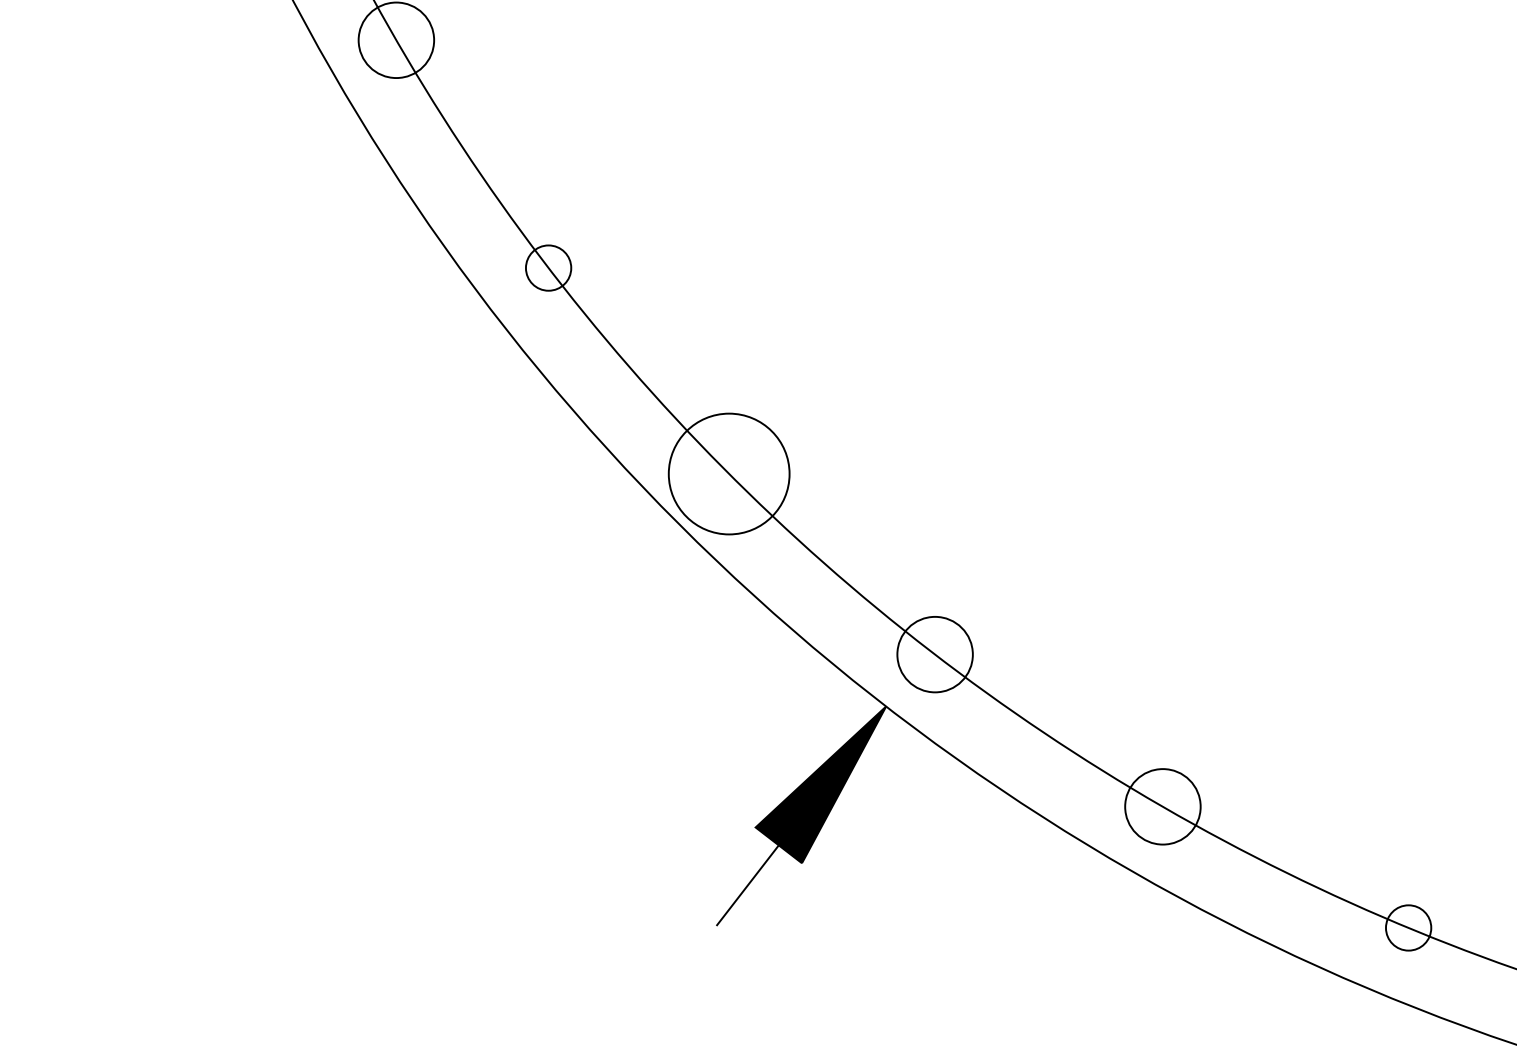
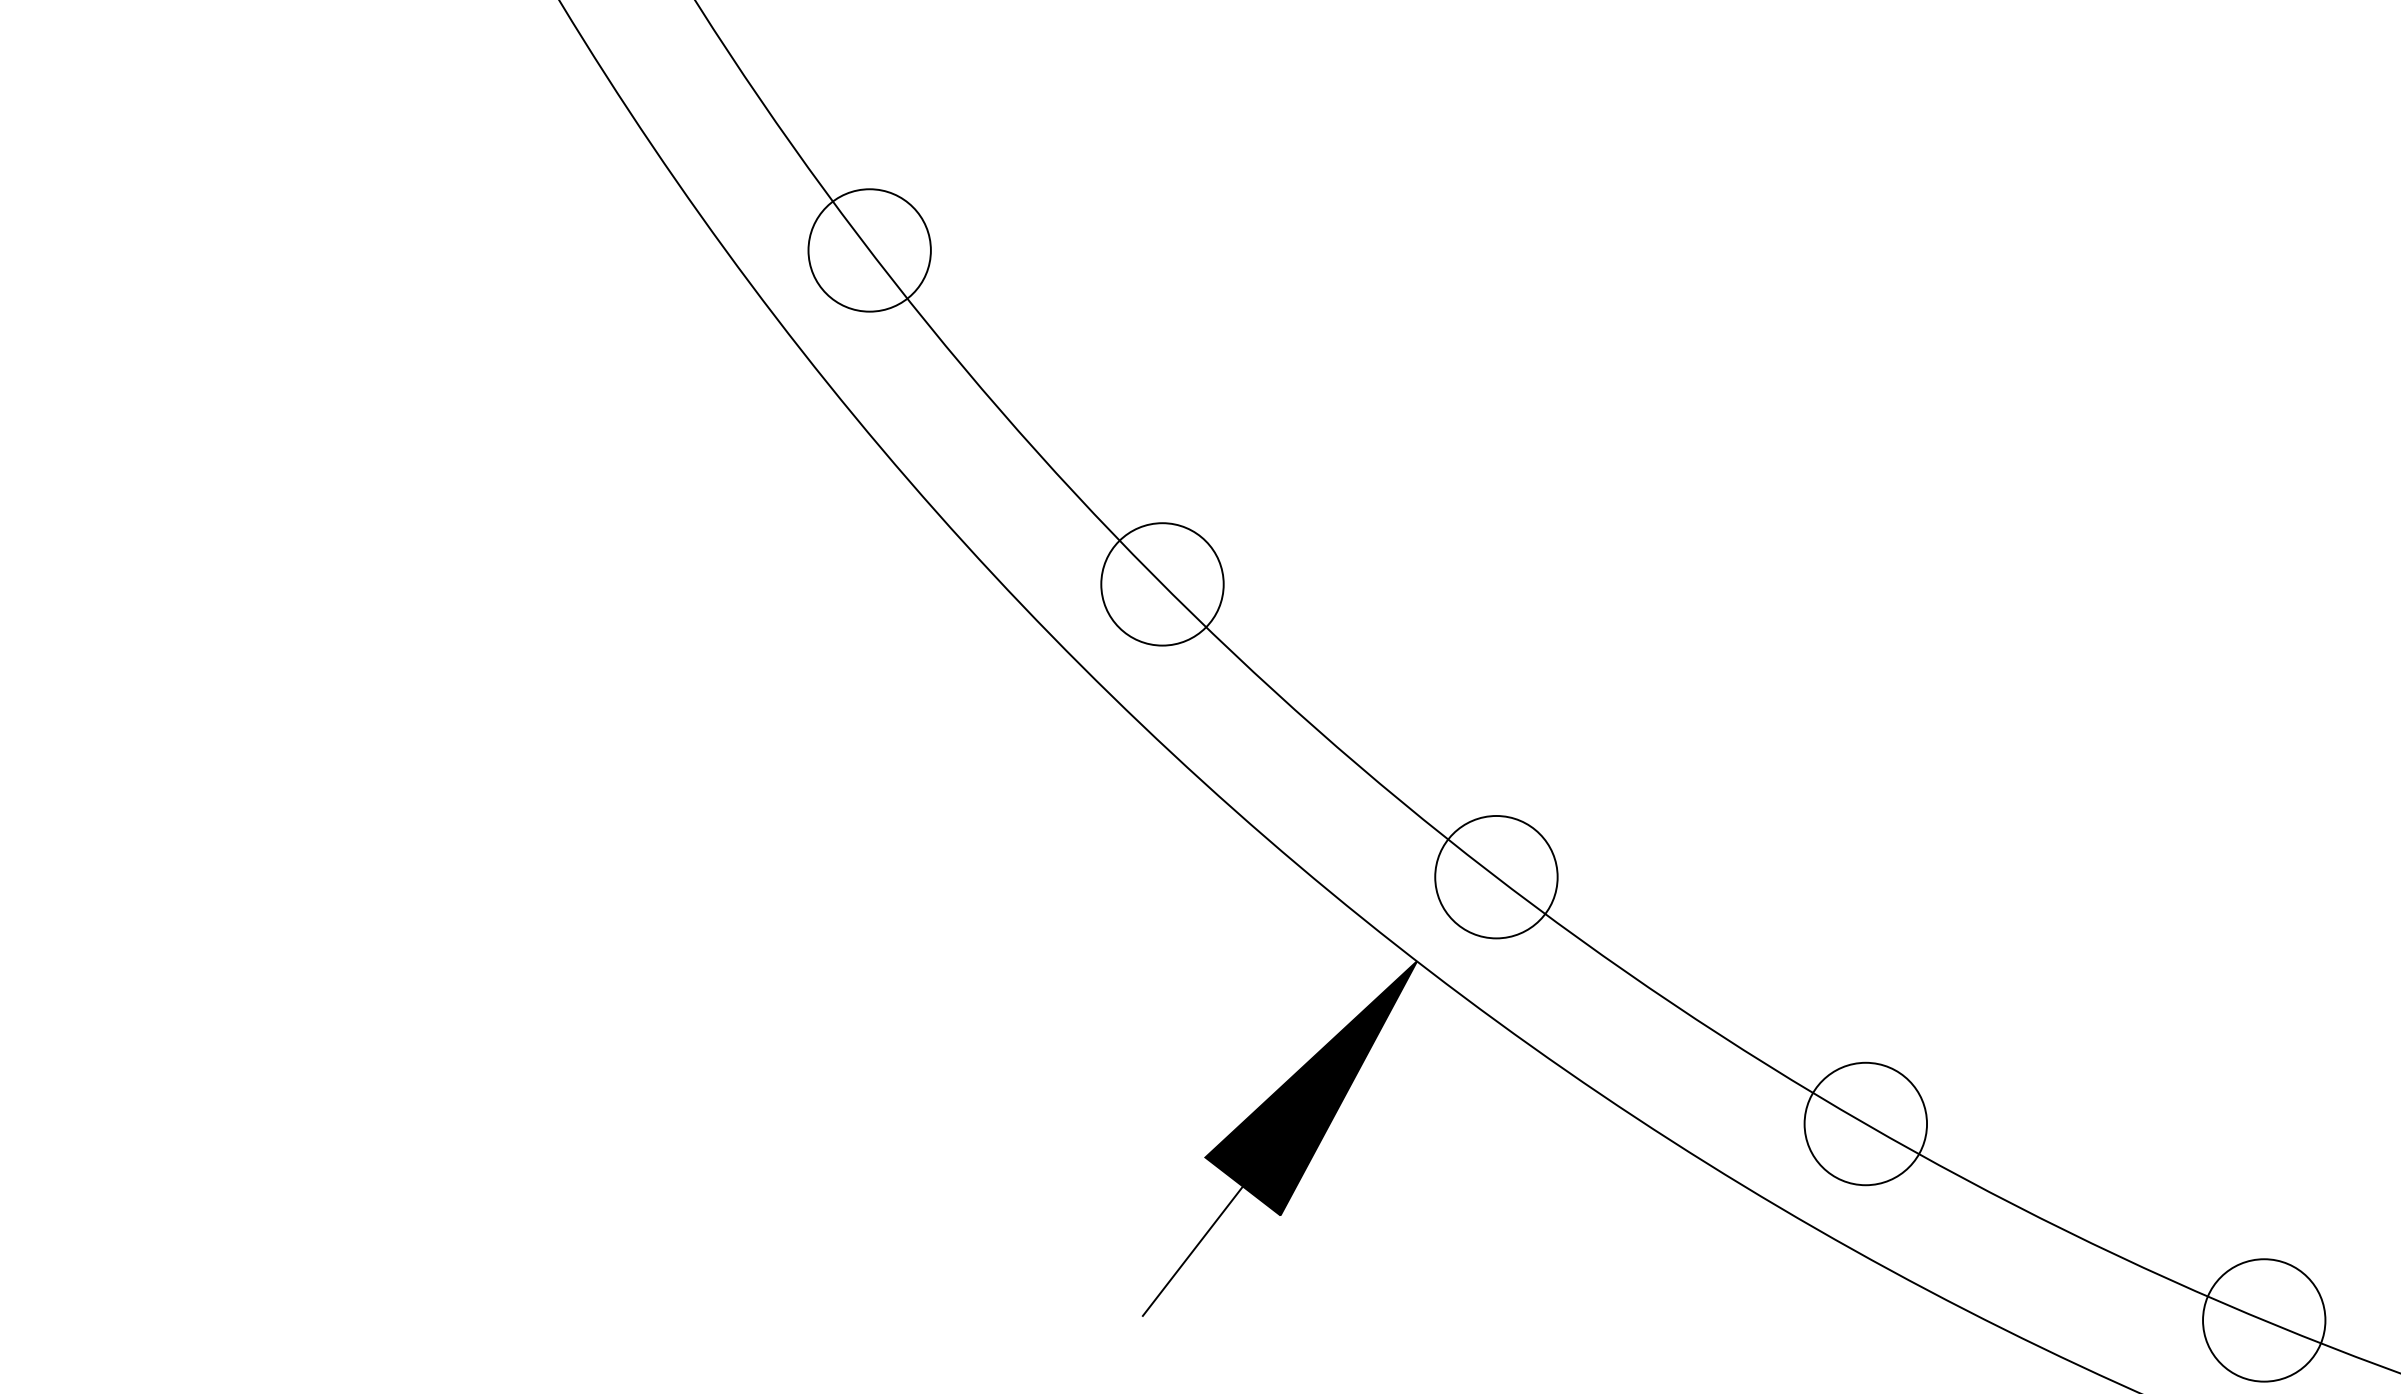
circle: (548, 267) -> (869, 249), size x1.67
circle: (728, 473) -> (1161, 583), size x0.62
circle: (1408, 927) -> (2264, 1319), size x1.67

